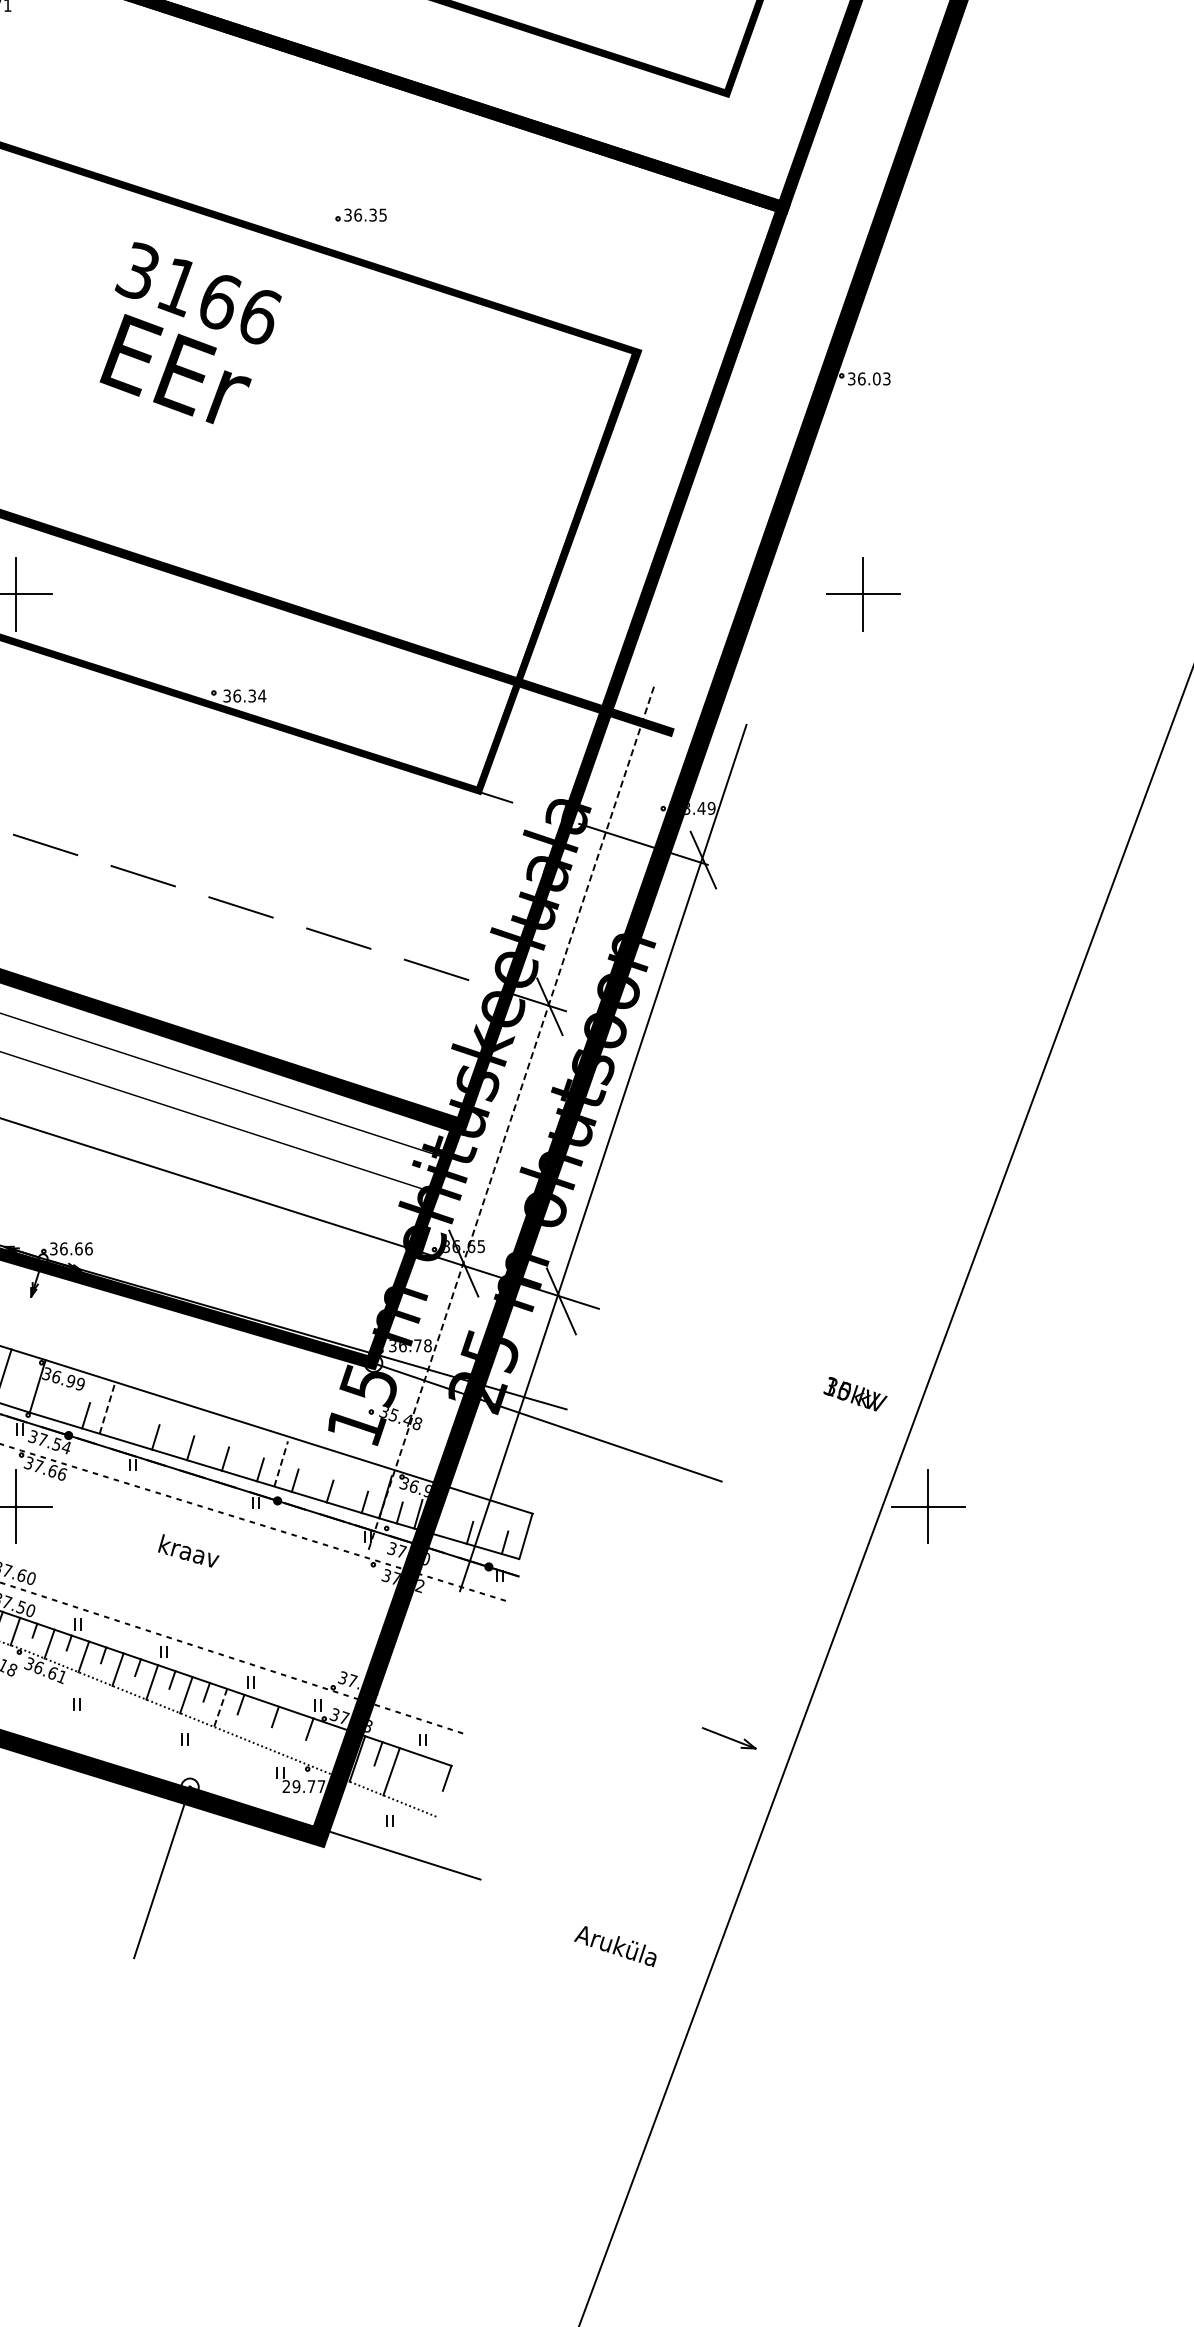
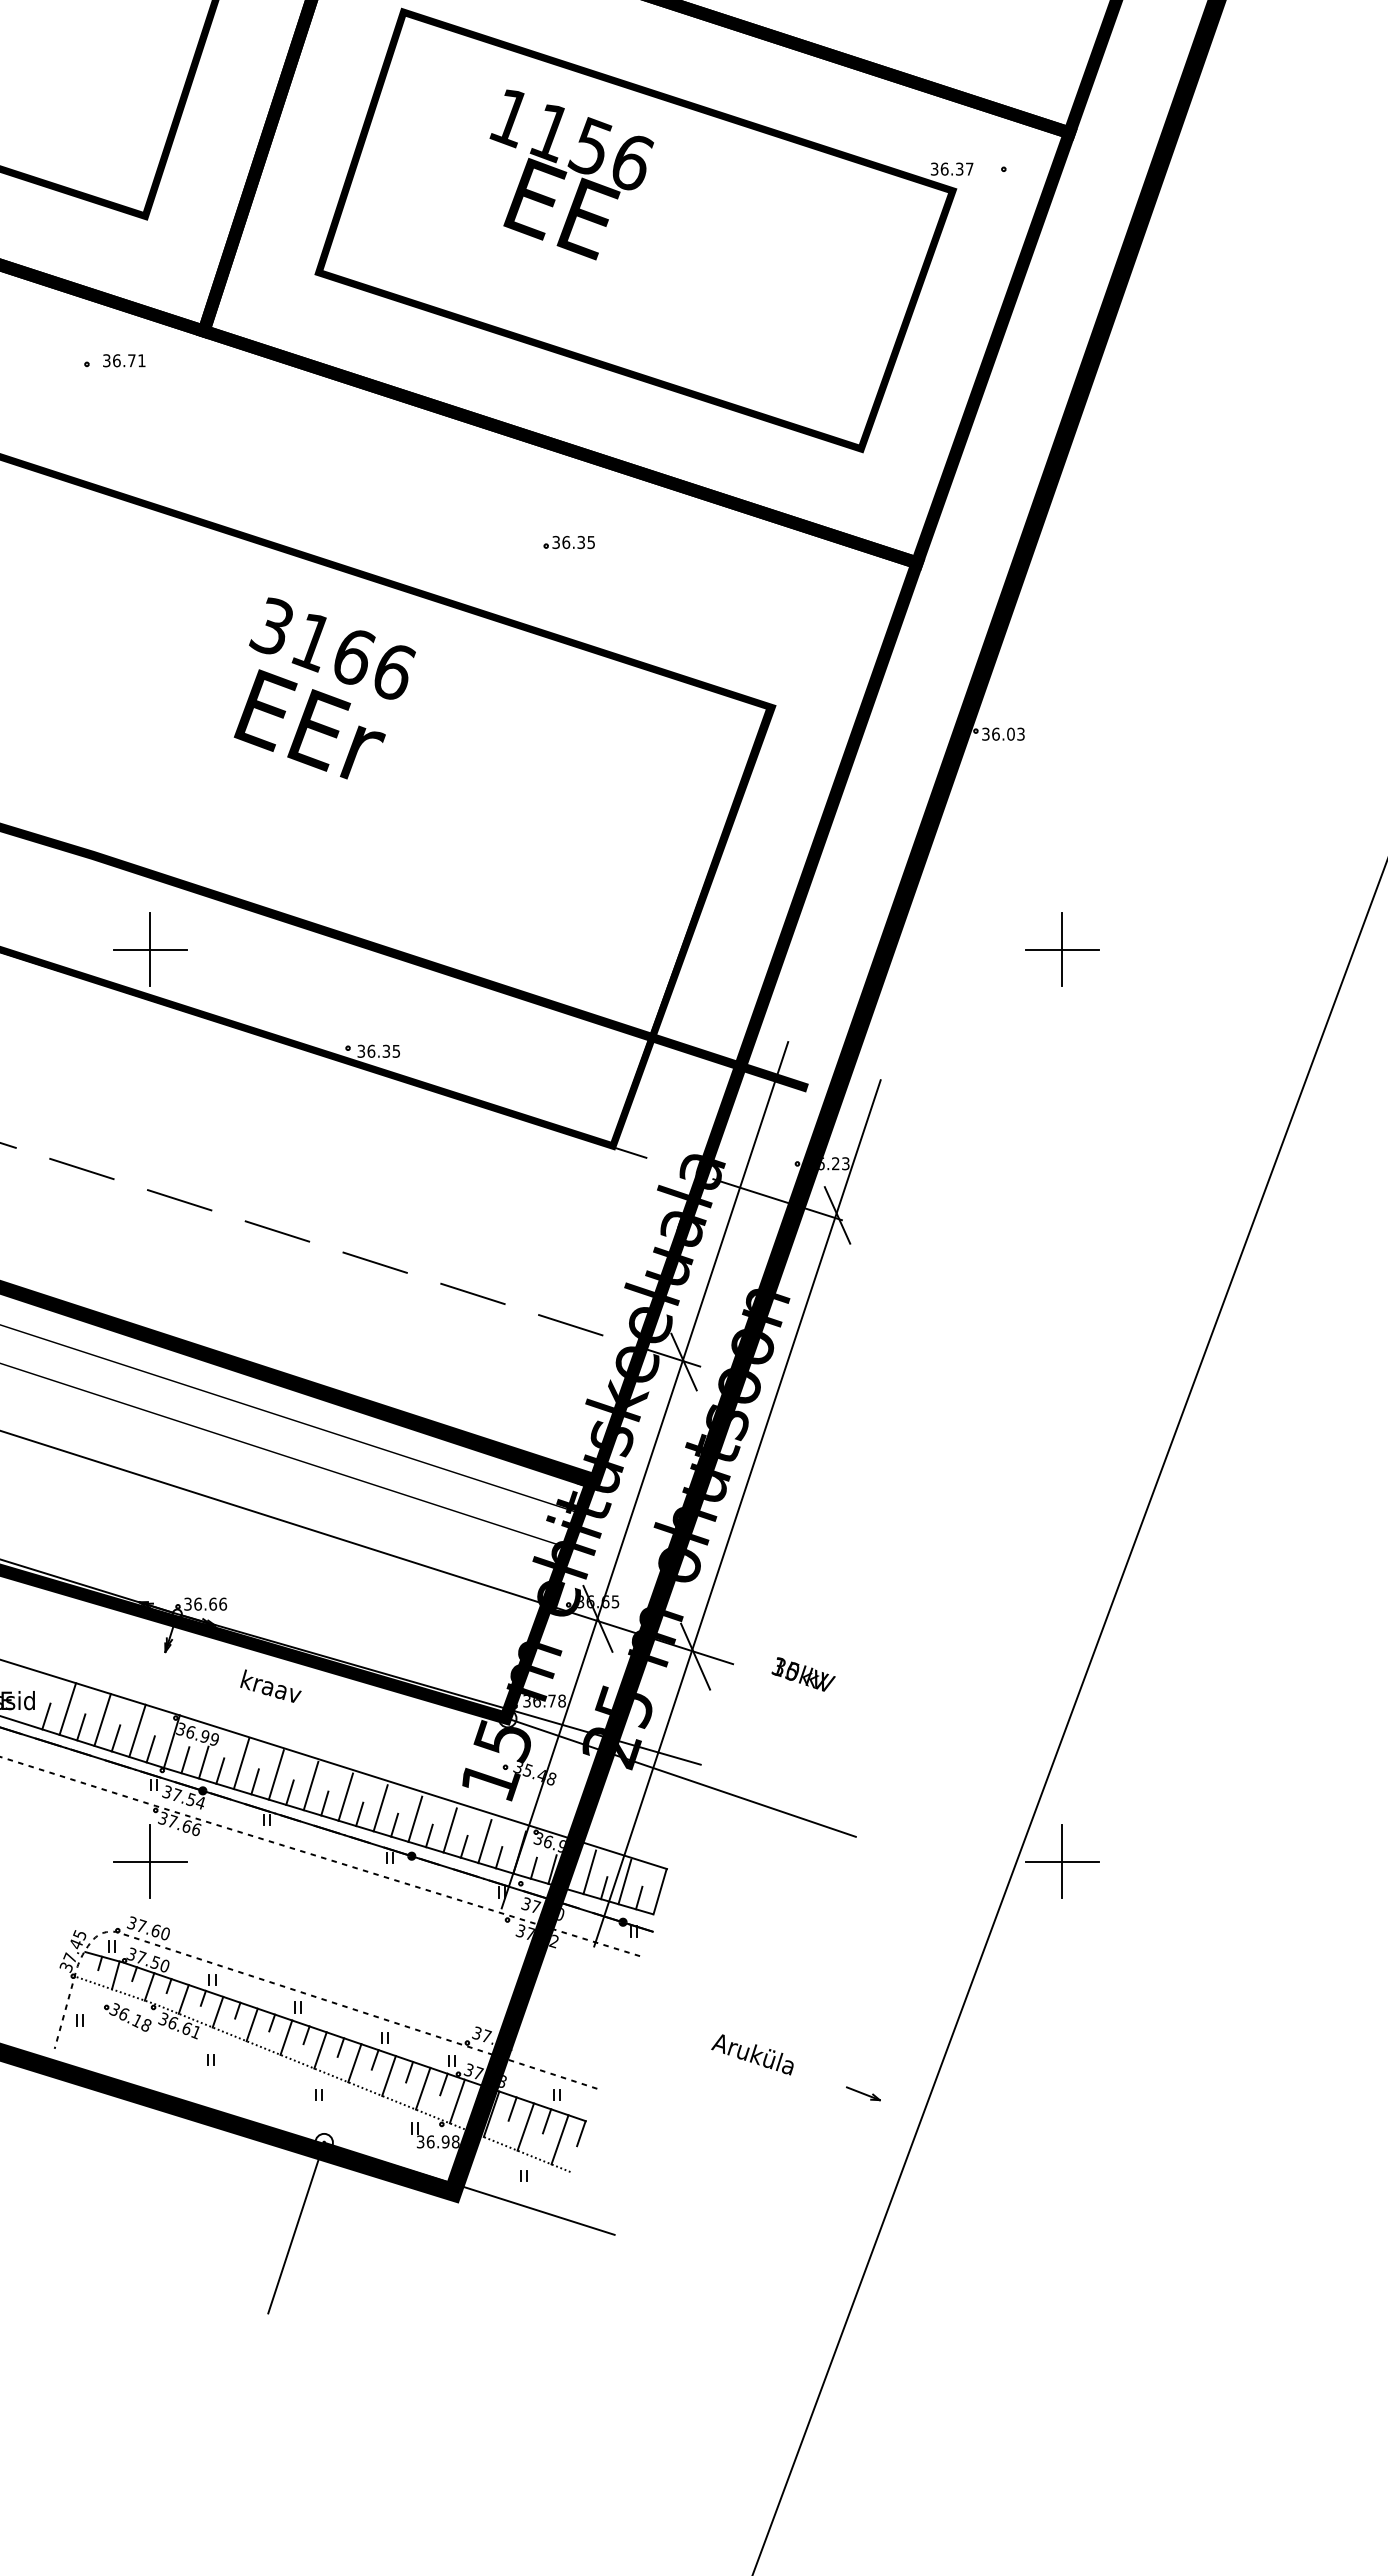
part: (360, 215) -> (568, 542), moved
part: (863, 594) -> (1062, 949), moved
text: (262, 696) -> (396, 1051), 36.34 -> 36.35
text: (700, 808) -> (834, 1163), 33.49 -> 36.23
line: (510, 1120) -> (644, 1475), dashed -> solid
line: (16, 1394) -> (150, 1749), added
text: (855, 1394) -> (803, 1674), moved
line: (51, 1405) -> (185, 1760), added
line: (69, 1407) -> (203, 1762), added
line: (107, 1408) -> (241, 1763), dashed -> solid
line: (141, 1419) -> (275, 1774), added
line: (120, 1426) -> (254, 1781), added
line: (176, 1430) -> (310, 1785), added
line: (211, 1441) -> (345, 1796), added
line: (246, 1453) -> (380, 1808), added
line: (281, 1464) -> (415, 1819), dashed -> solid
line: (315, 1475) -> (449, 1830), added
line: (350, 1486) -> (484, 1841), added
line: (455, 1517) -> (589, 1872), added
line: (490, 1526) -> (624, 1881), added
text: (188, 1550) -> (270, 1685), moved
line: (220, 1708) -> (354, 2063), dashed -> solid
line: (254, 1720) -> (388, 2075), added
line: (288, 1733) -> (422, 2088), added
part: (729, 1738) -> (863, 2093), size x0.62
line: (322, 1746) -> (456, 2101), added
line: (412, 1766) -> (546, 2121), added
line: (425, 1784) -> (559, 2139), added
text: (304, 1786) -> (438, 2141), 29.77 -> 36.98
text: (615, 1946) -> (752, 2054), moved

